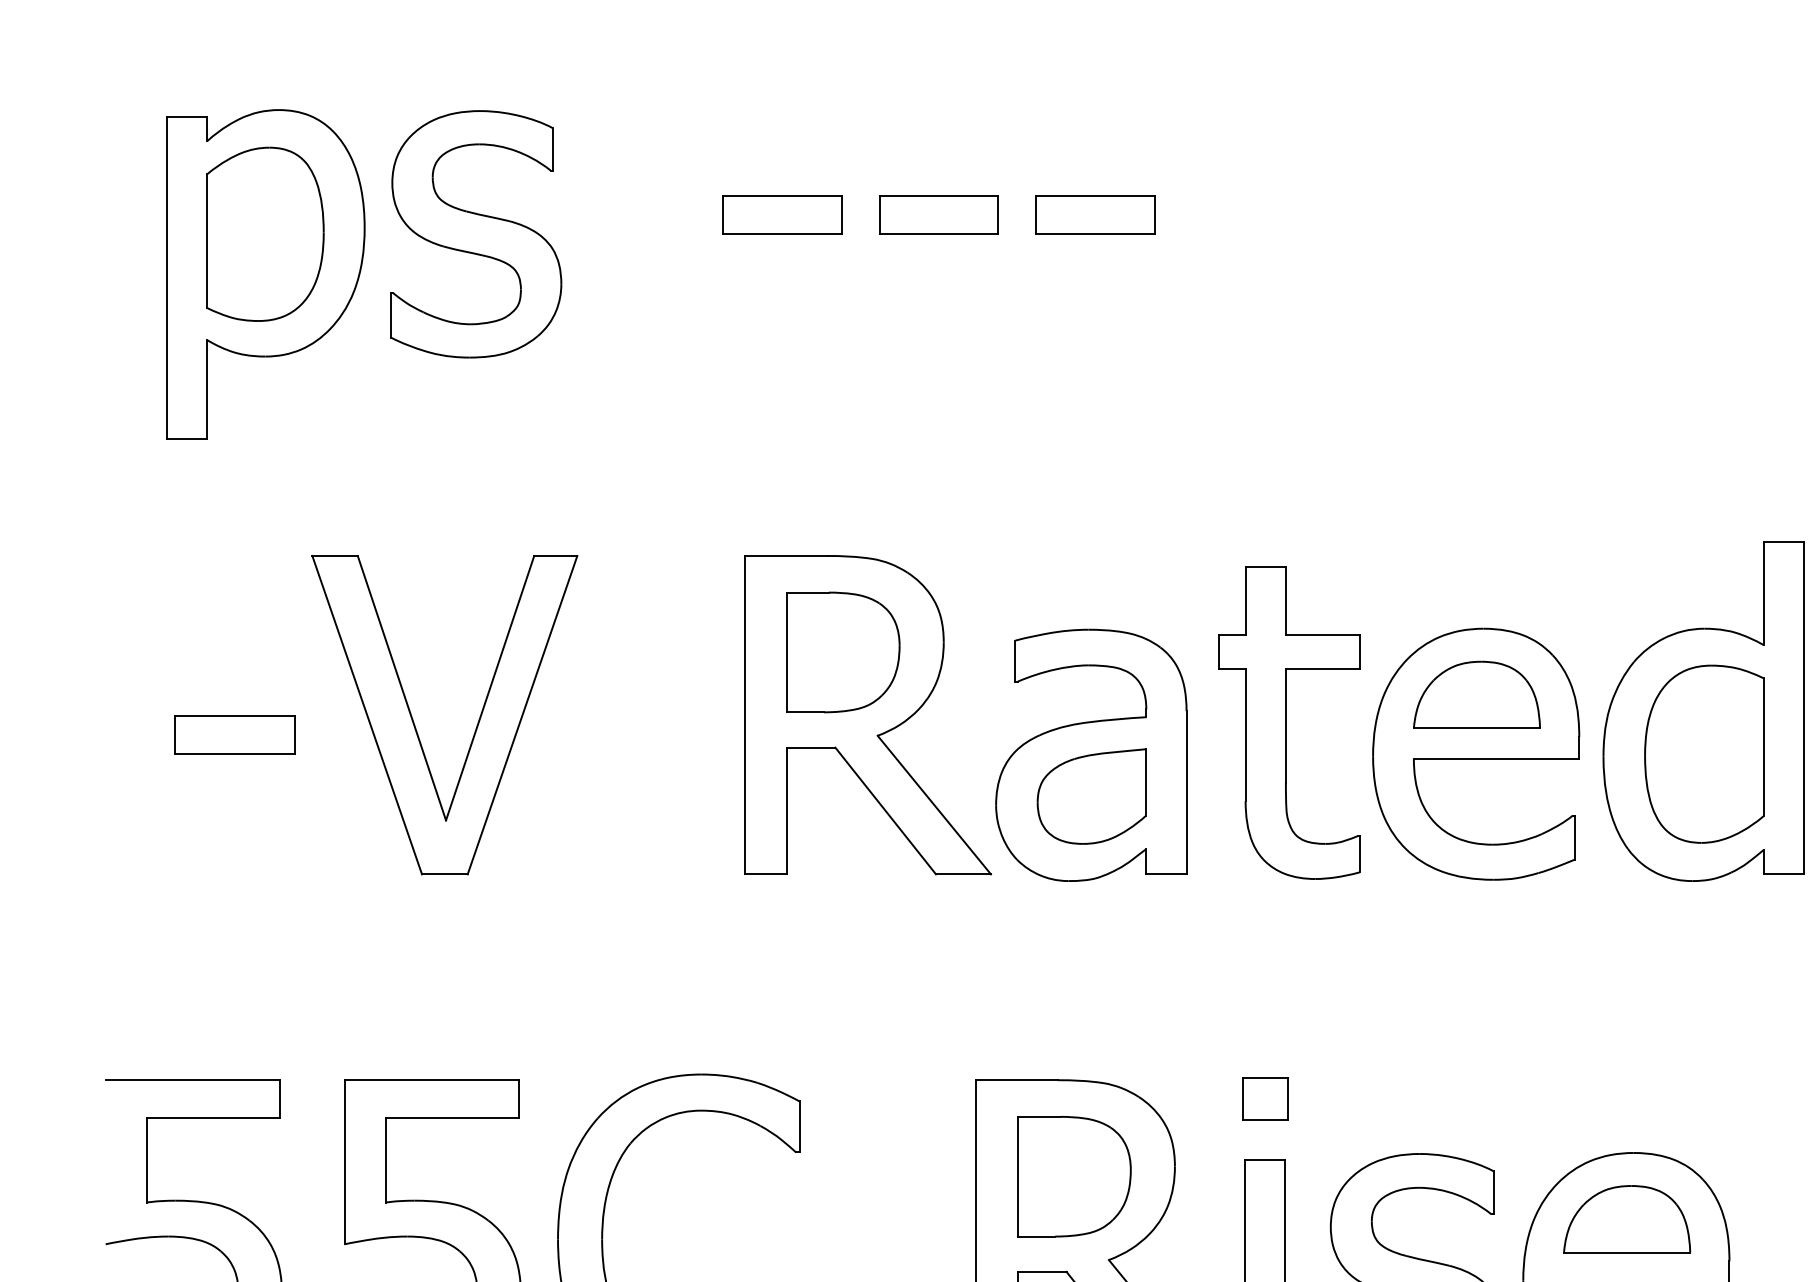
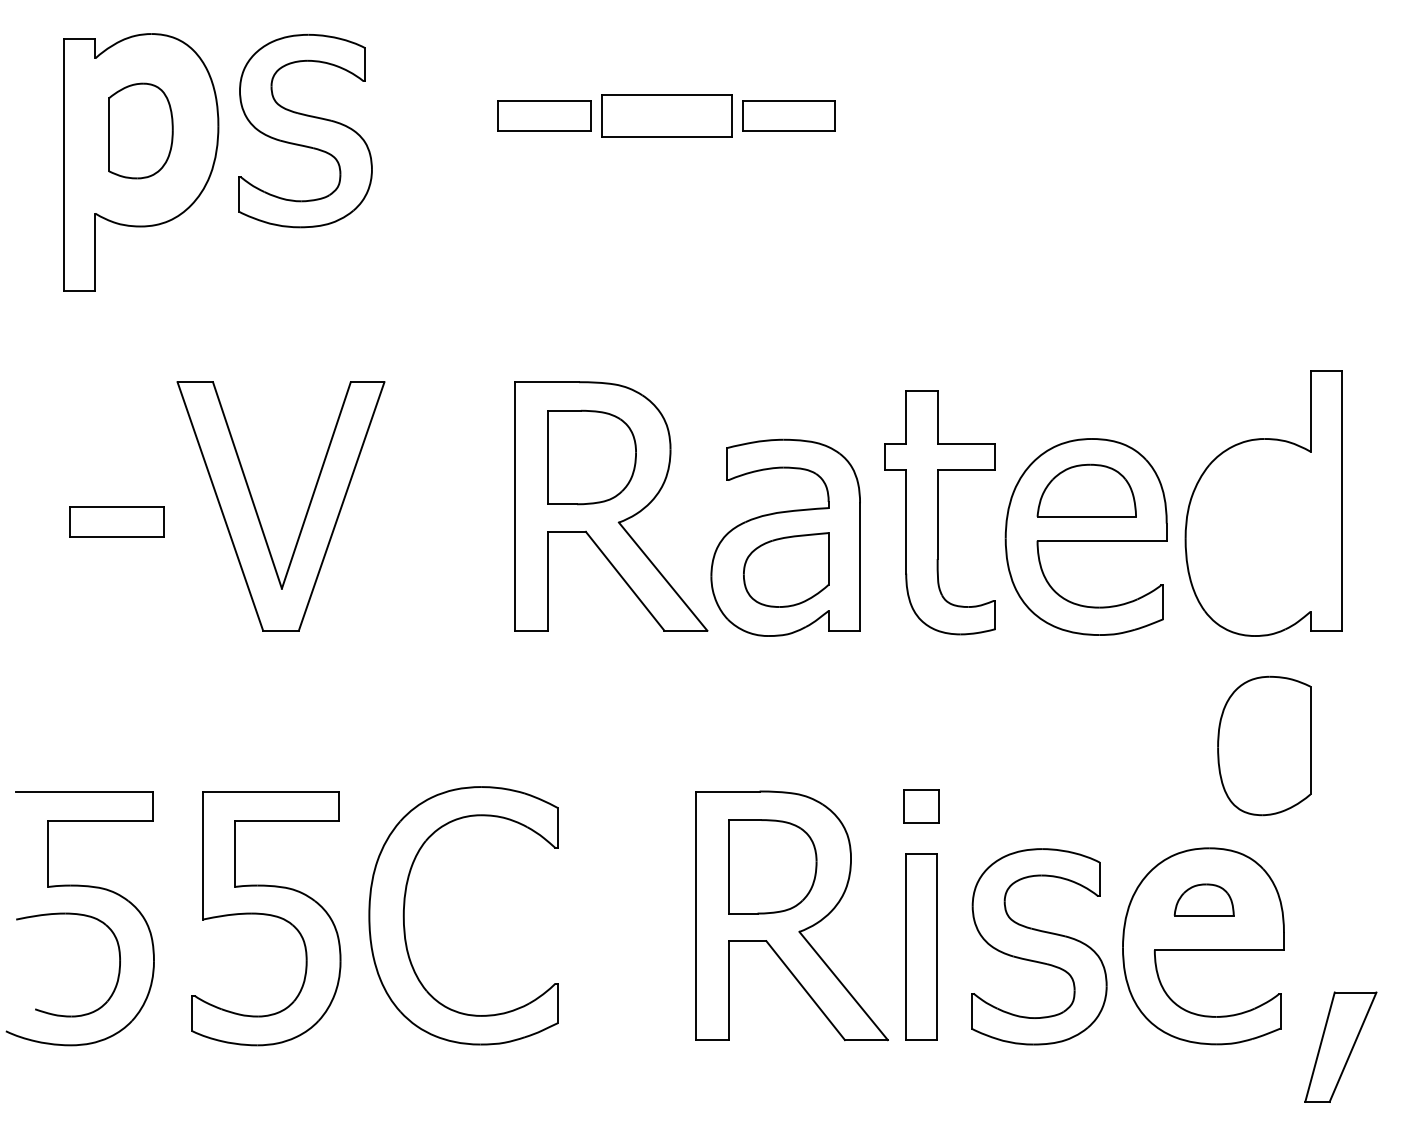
part: (938, 214) -> (666, 115), size x1.4
part: (264, 233) -> (140, 130), size x0.7
part: (1704, 753) -> (1264, 745), moved
part: (1627, 1218) -> (1204, 899), size x0.6

